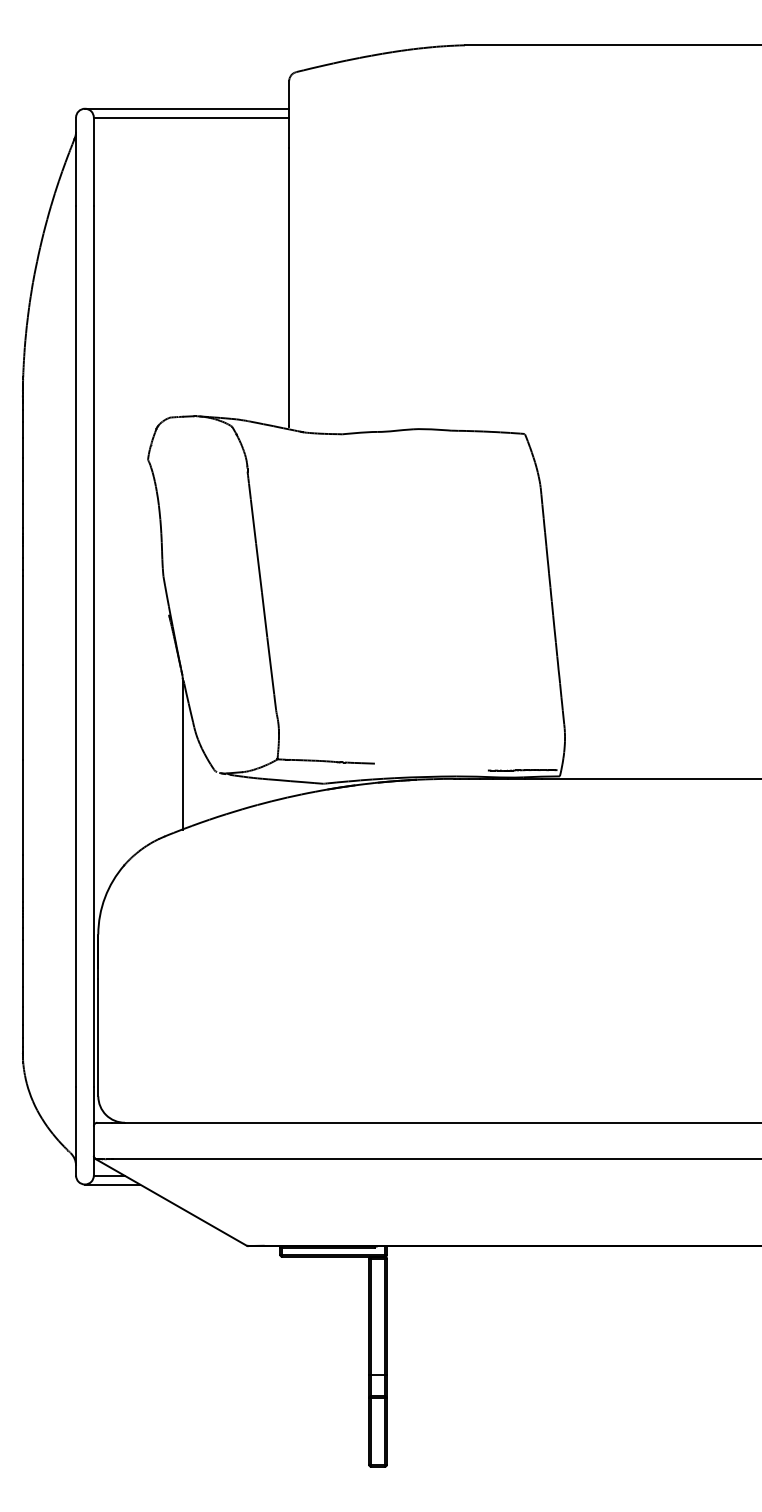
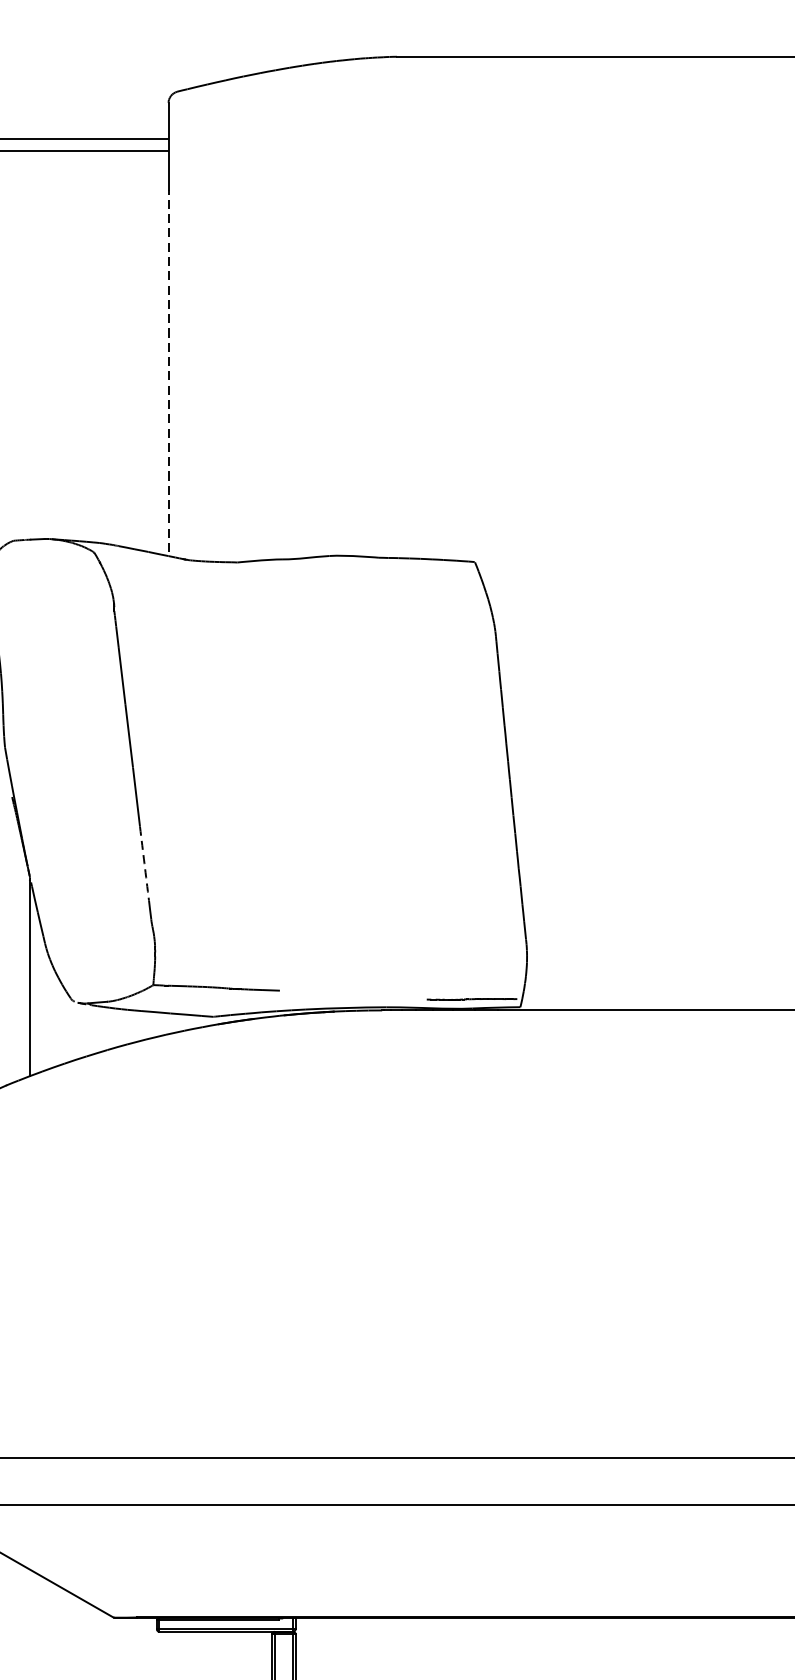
line: (289, 286) -> (168, 370), solid -> dashed
arc: (270, 665) -> (144, 863), solid -> dashed

